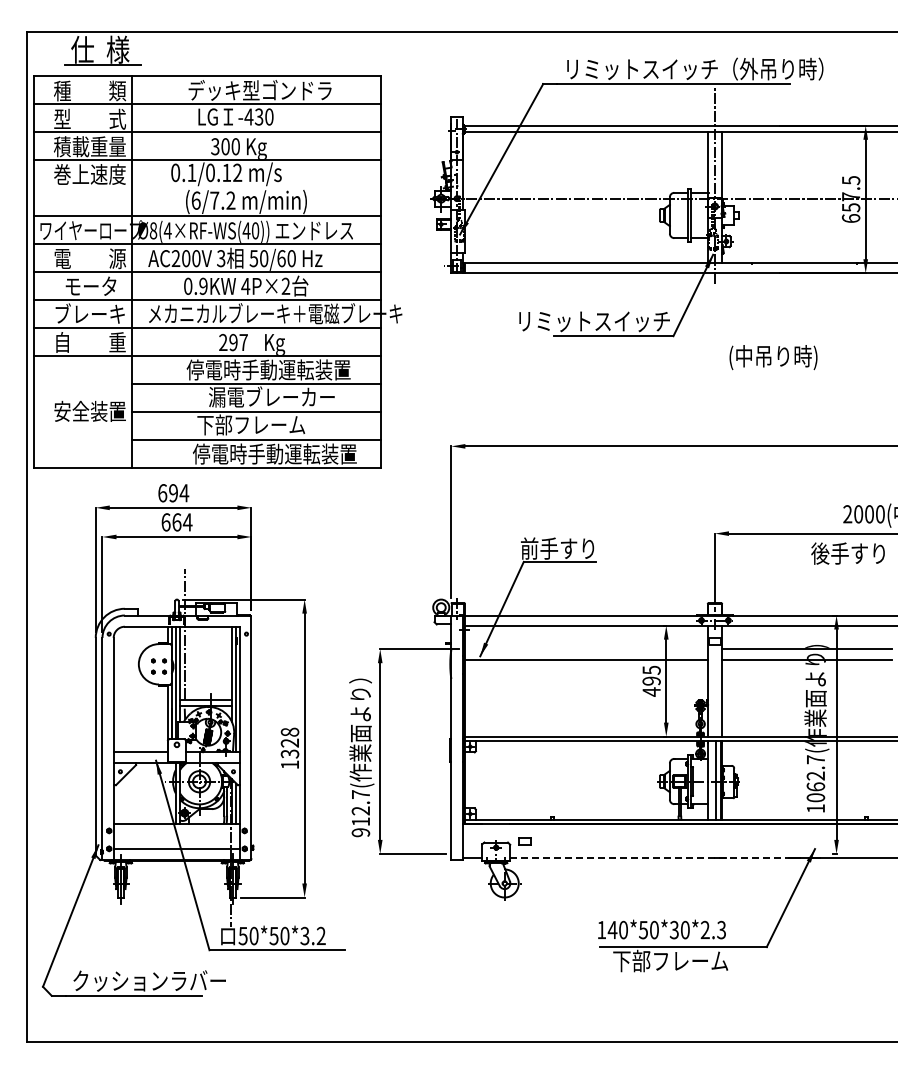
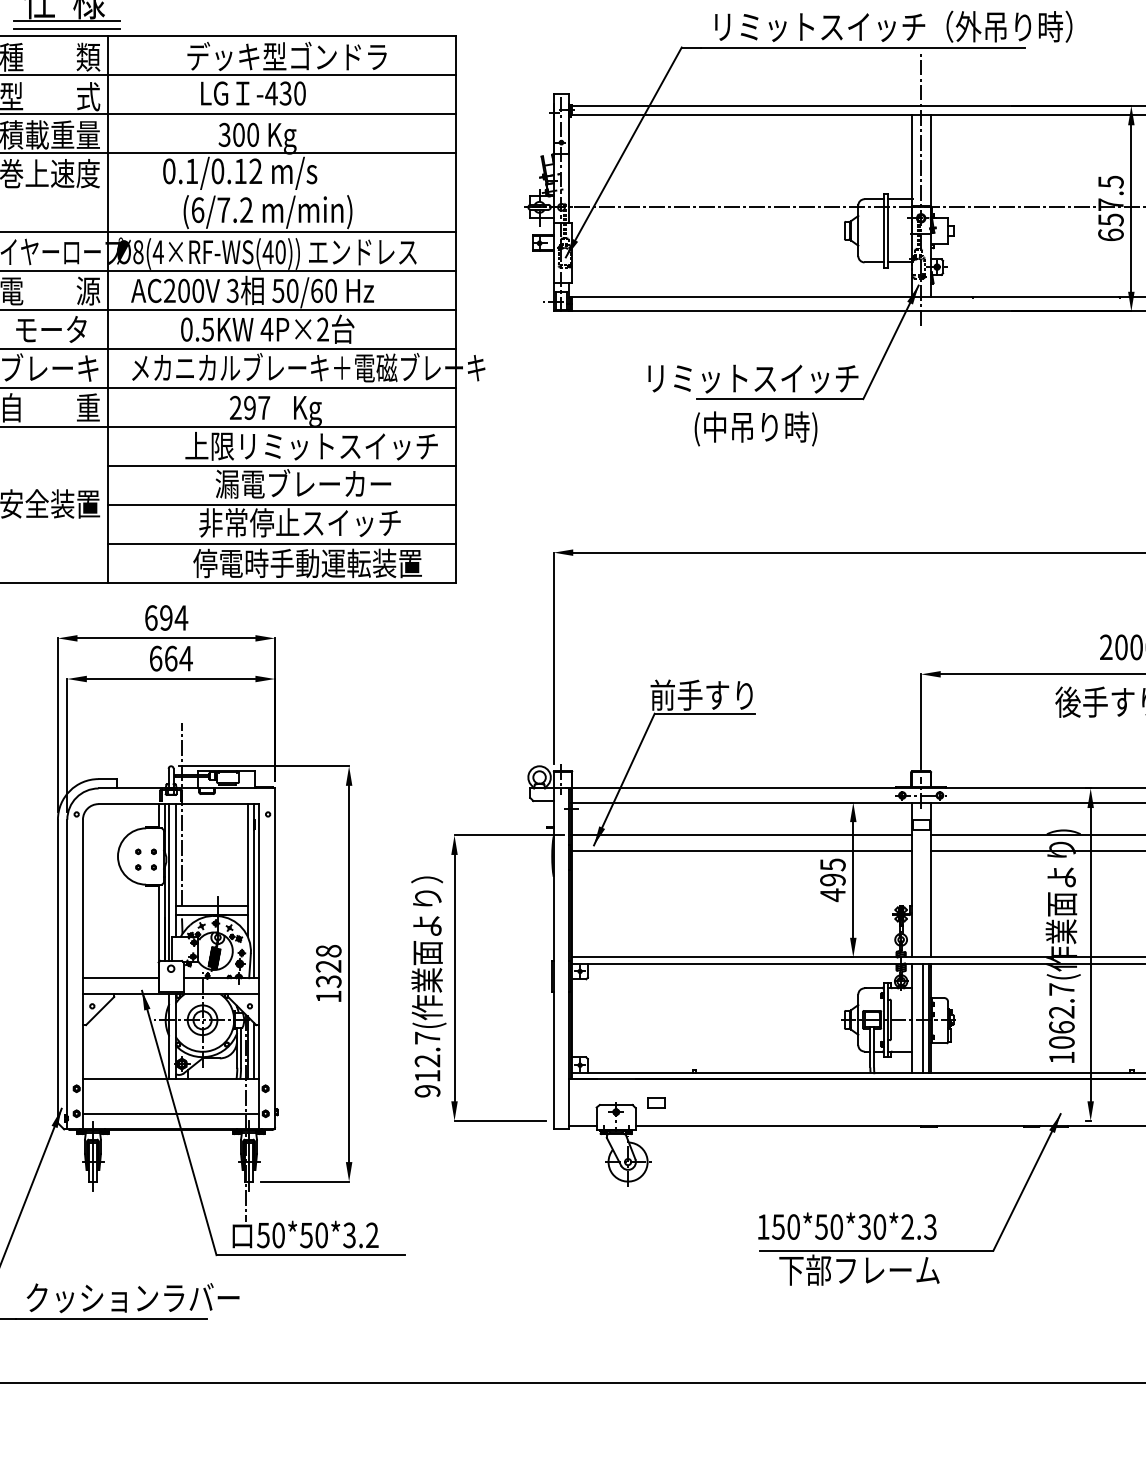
line: (102, 70) -> (67, 28), added
text: (203, 285) -> (208, 328), 0.9KW -> 0.5KW
text: (773, 357) -> (756, 428), moved
text: (277, 369) -> (311, 445), 停電時手動運転装置 -> 上限リミットスイッチ
text: (269, 424) -> (300, 522), 下部フレーム -> 非常停止スイッチ
line: (585, 649) -> (740, 835), added
line: (650, 857) -> (831, 1125), dashed -> solid
text: (612, 930) -> (778, 1227), 140*50*30*2.3 -> 150*50*30*2.3

